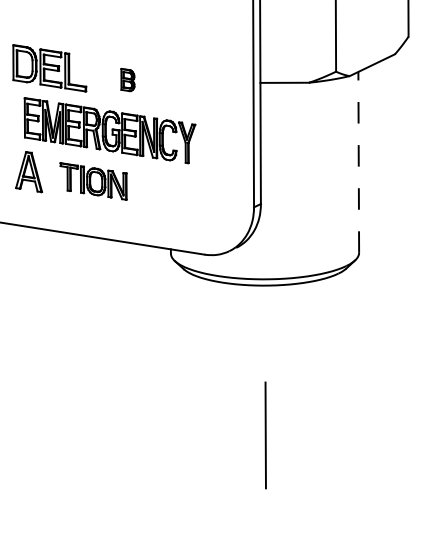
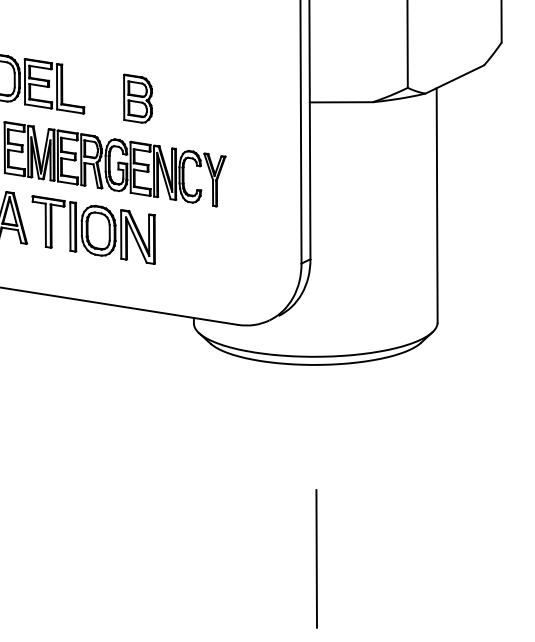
part: (127, 79) -> (137, 98), size x1.67
line: (358, 161) -> (436, 204), dashed -> solid
part: (93, 181) -> (93, 230), size x1.43

